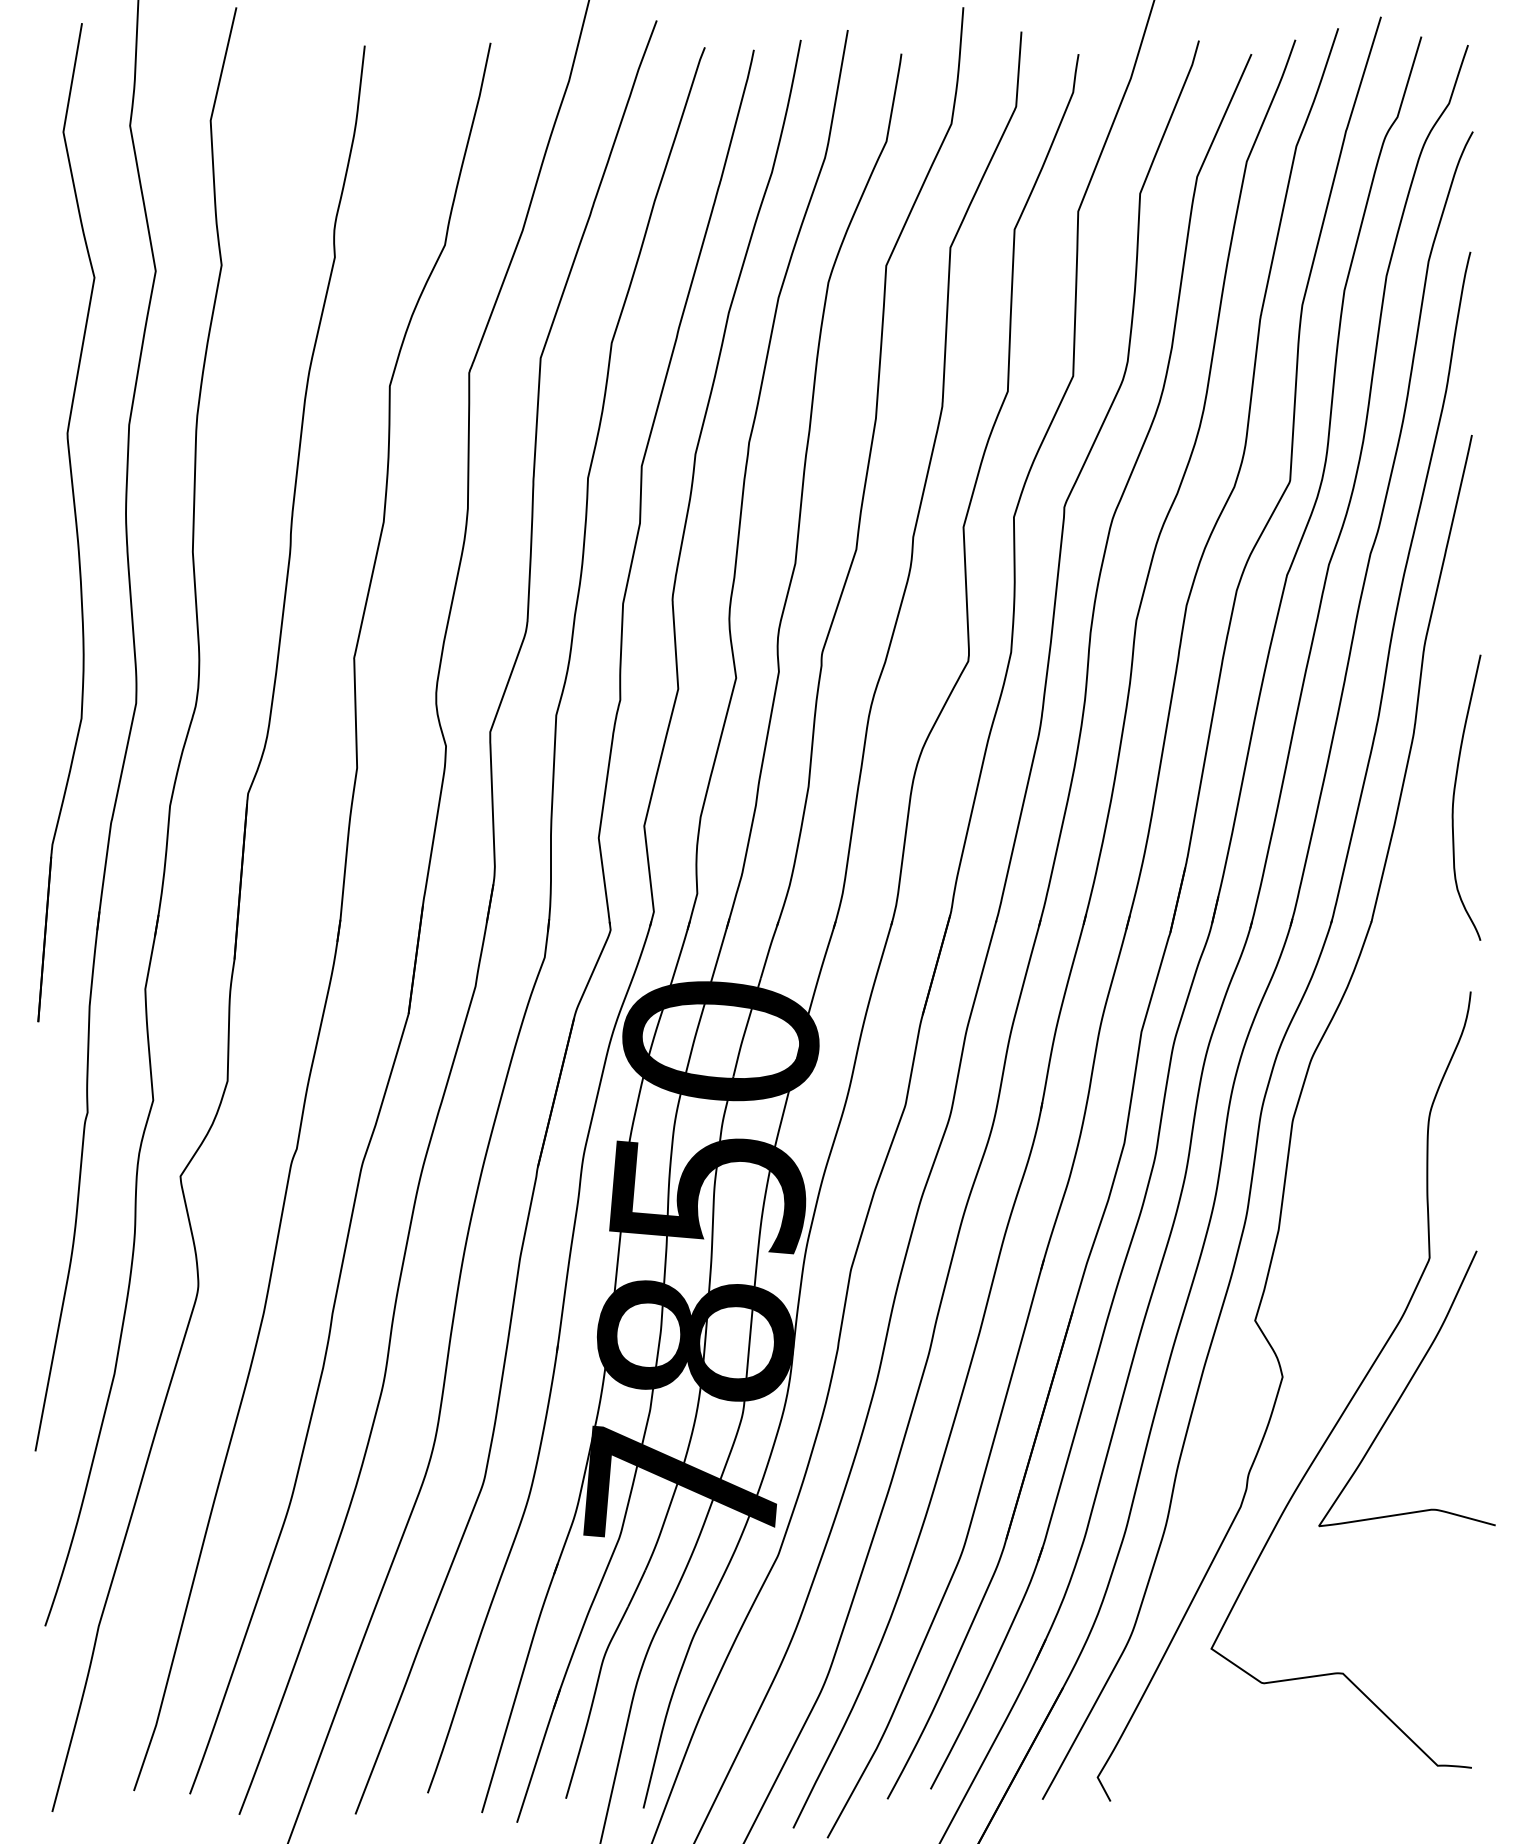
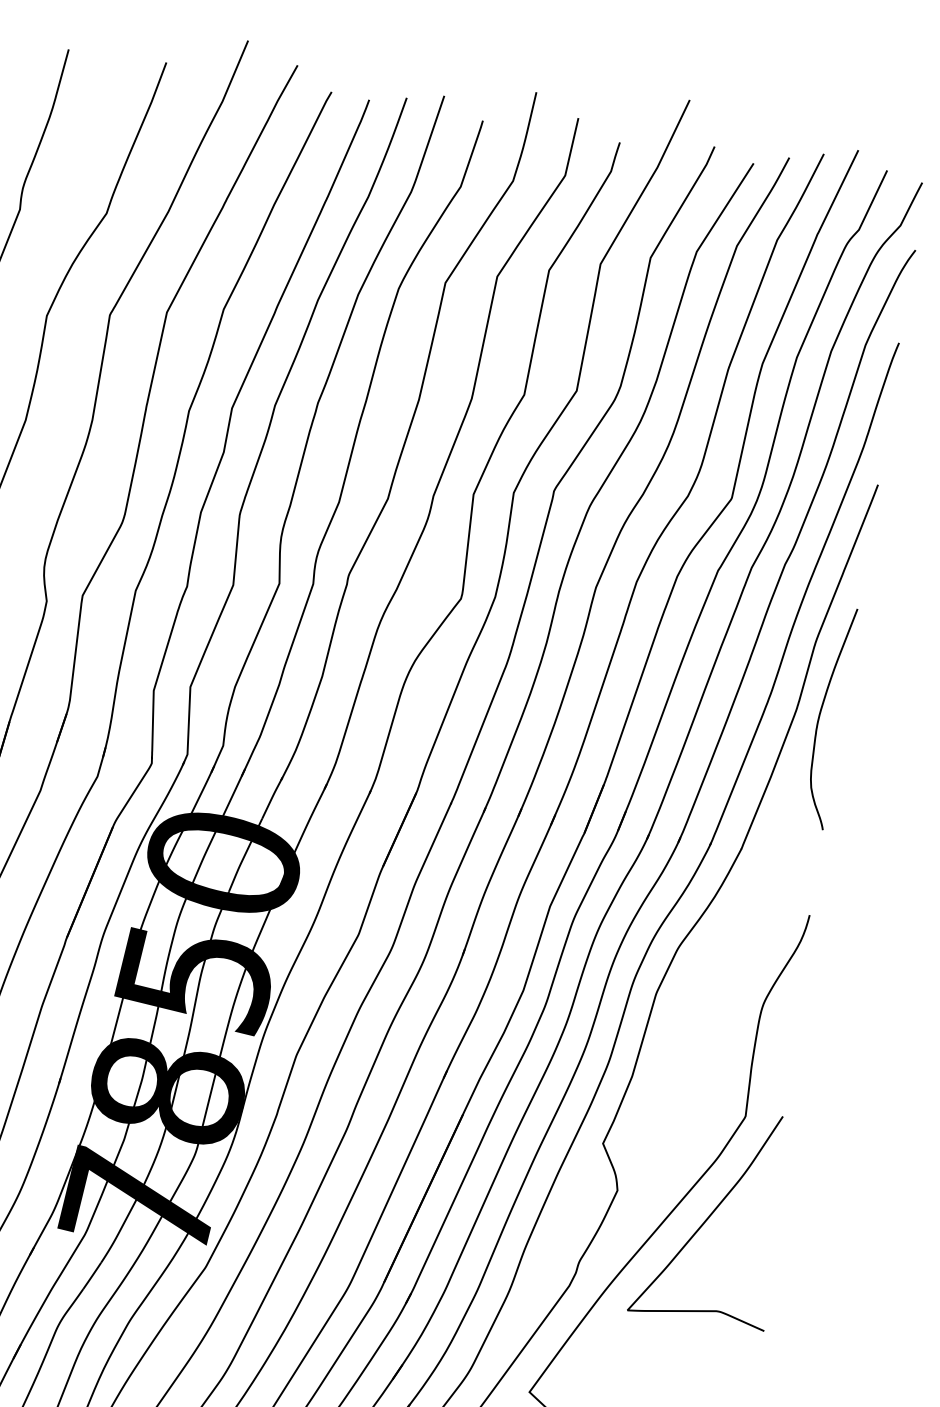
curve: (1454, 797) -> (820, 716), moved

